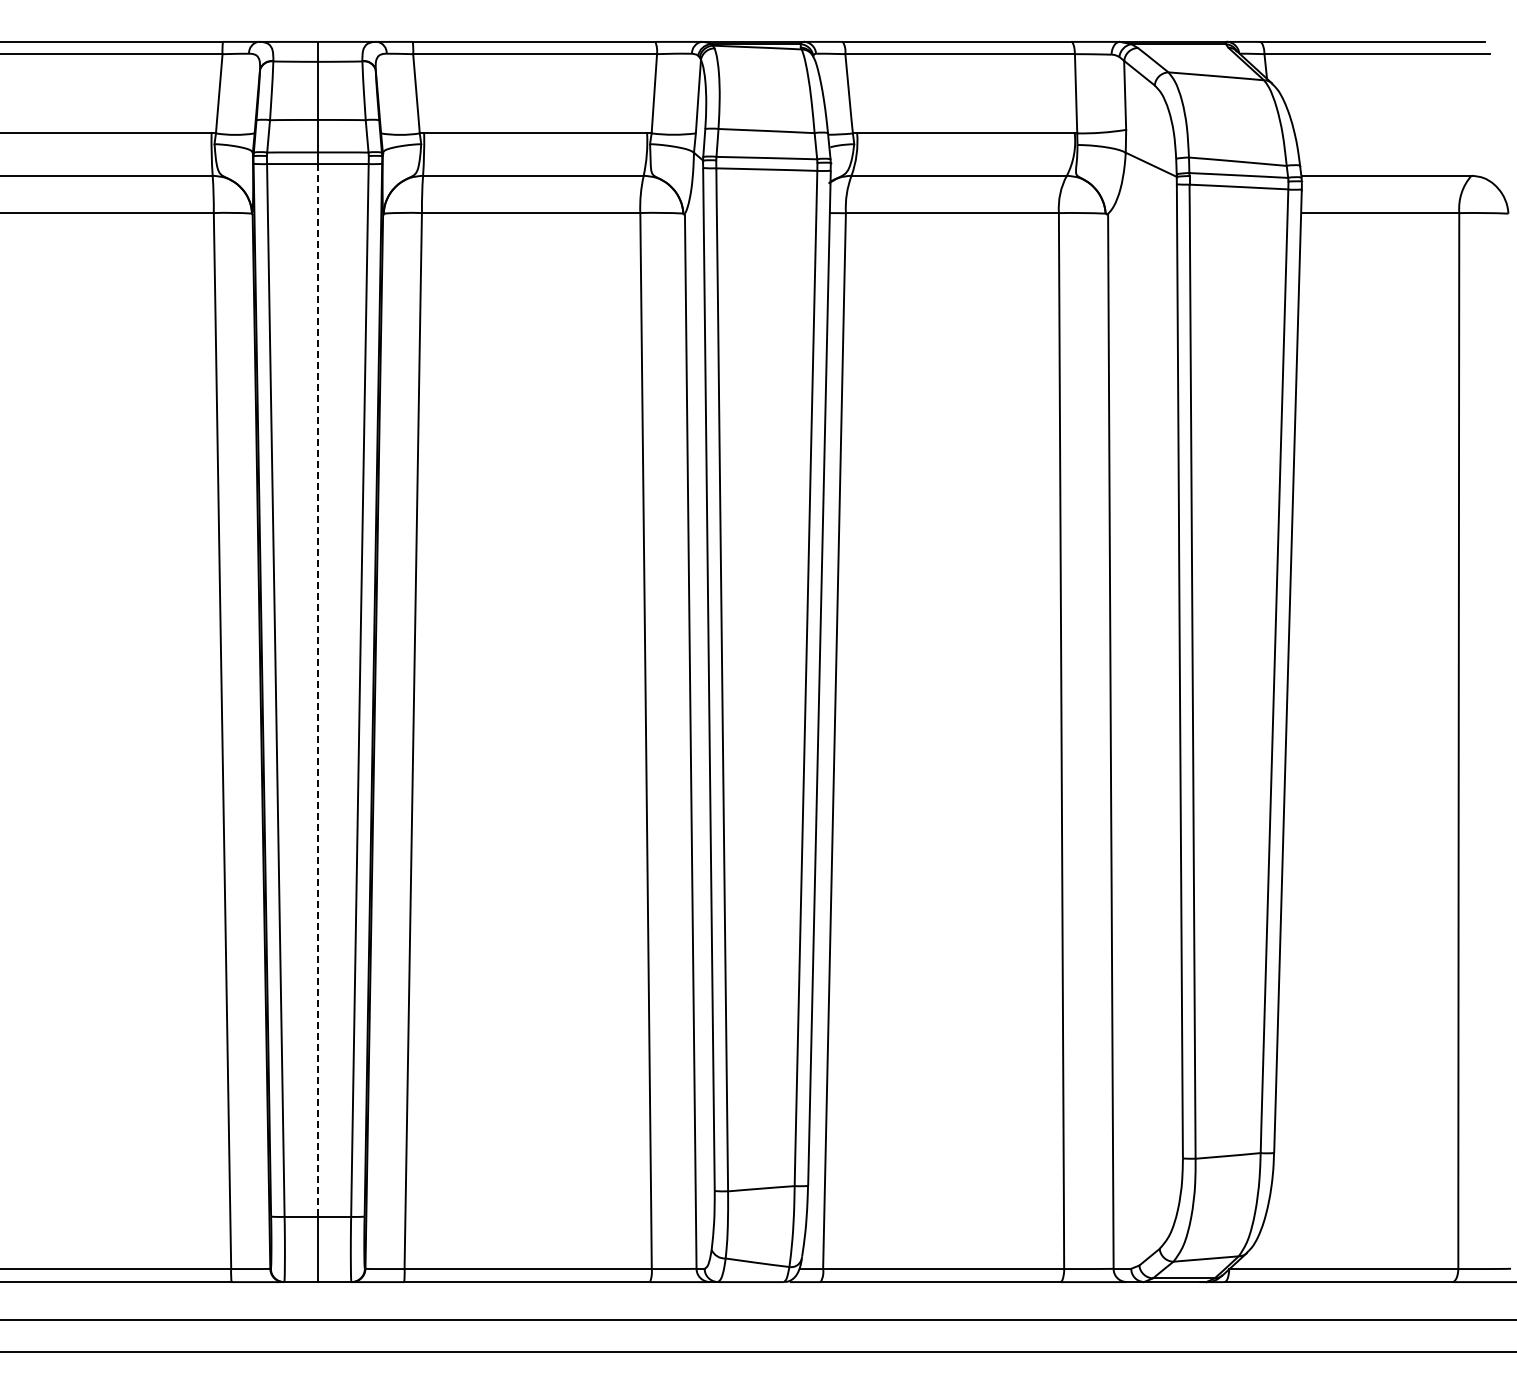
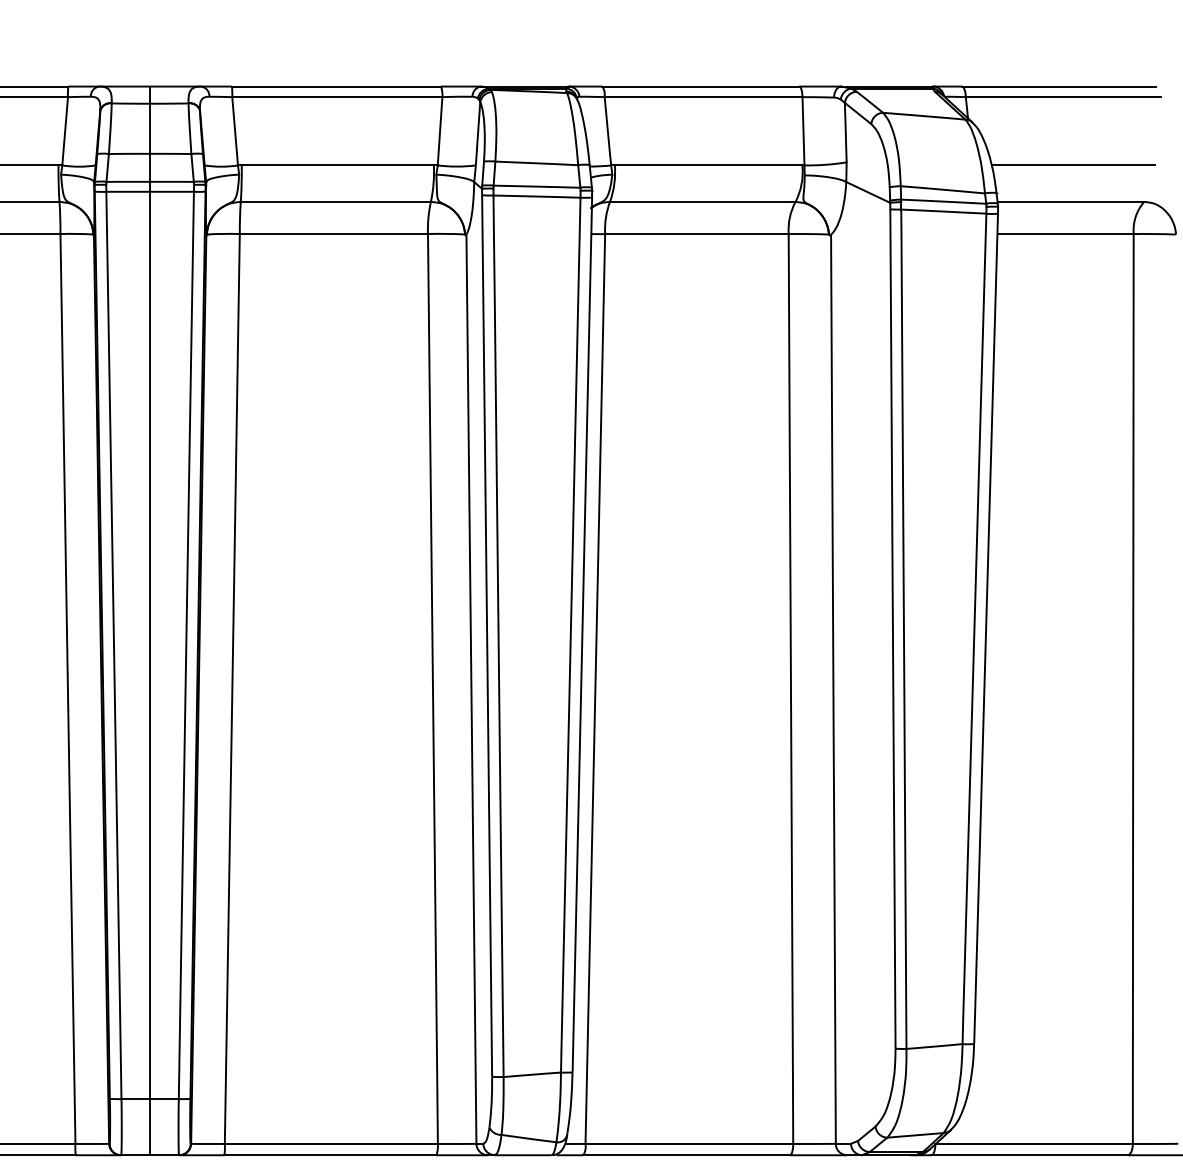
line: (1388, 133) -> (1072, 165), added
line: (317, 691) -> (149, 646), dashed -> solid

